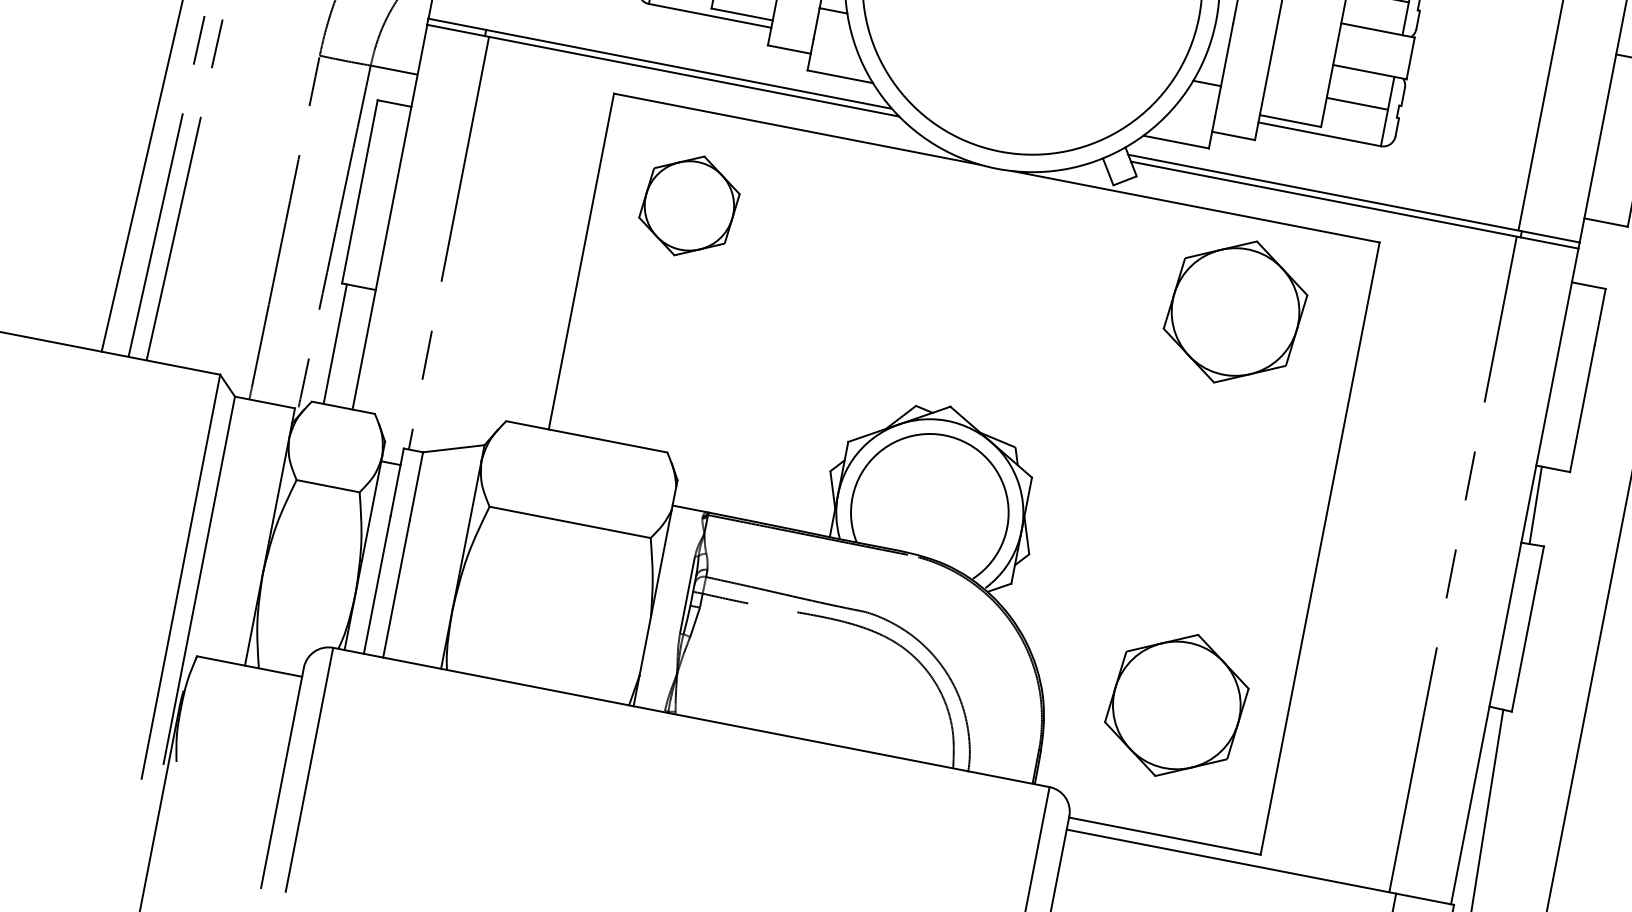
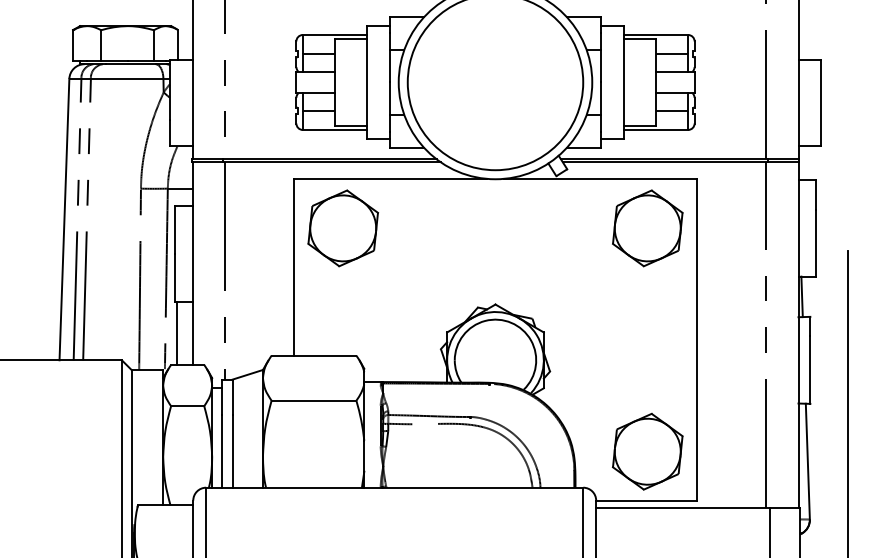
part: (689, 206) -> (343, 228), size x1.43
part: (1234, 312) -> (647, 228), moved
part: (1176, 704) -> (647, 451), moved

